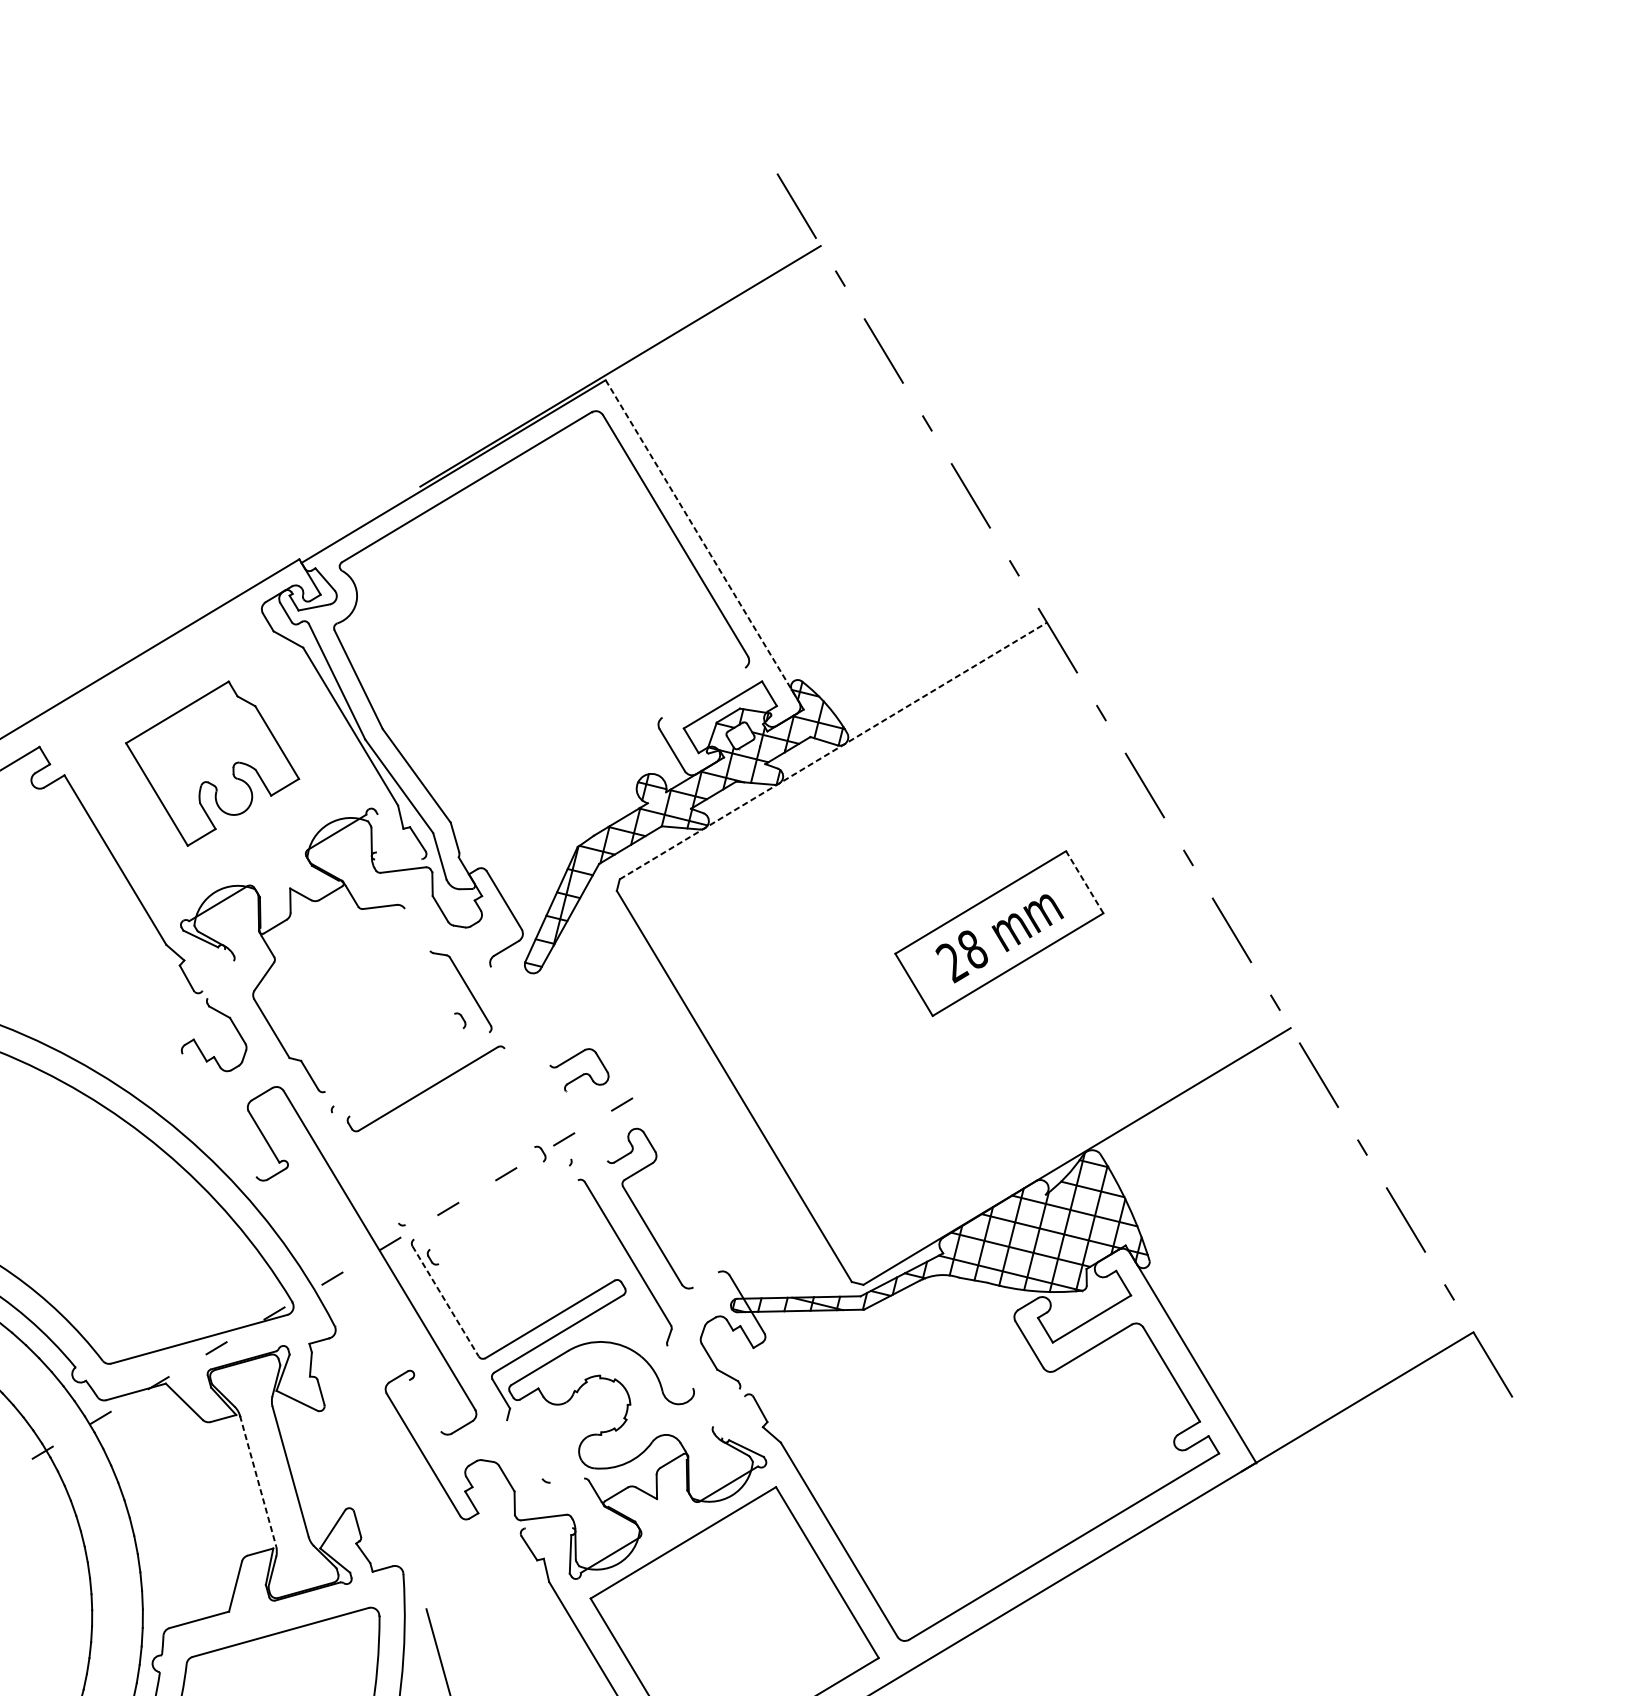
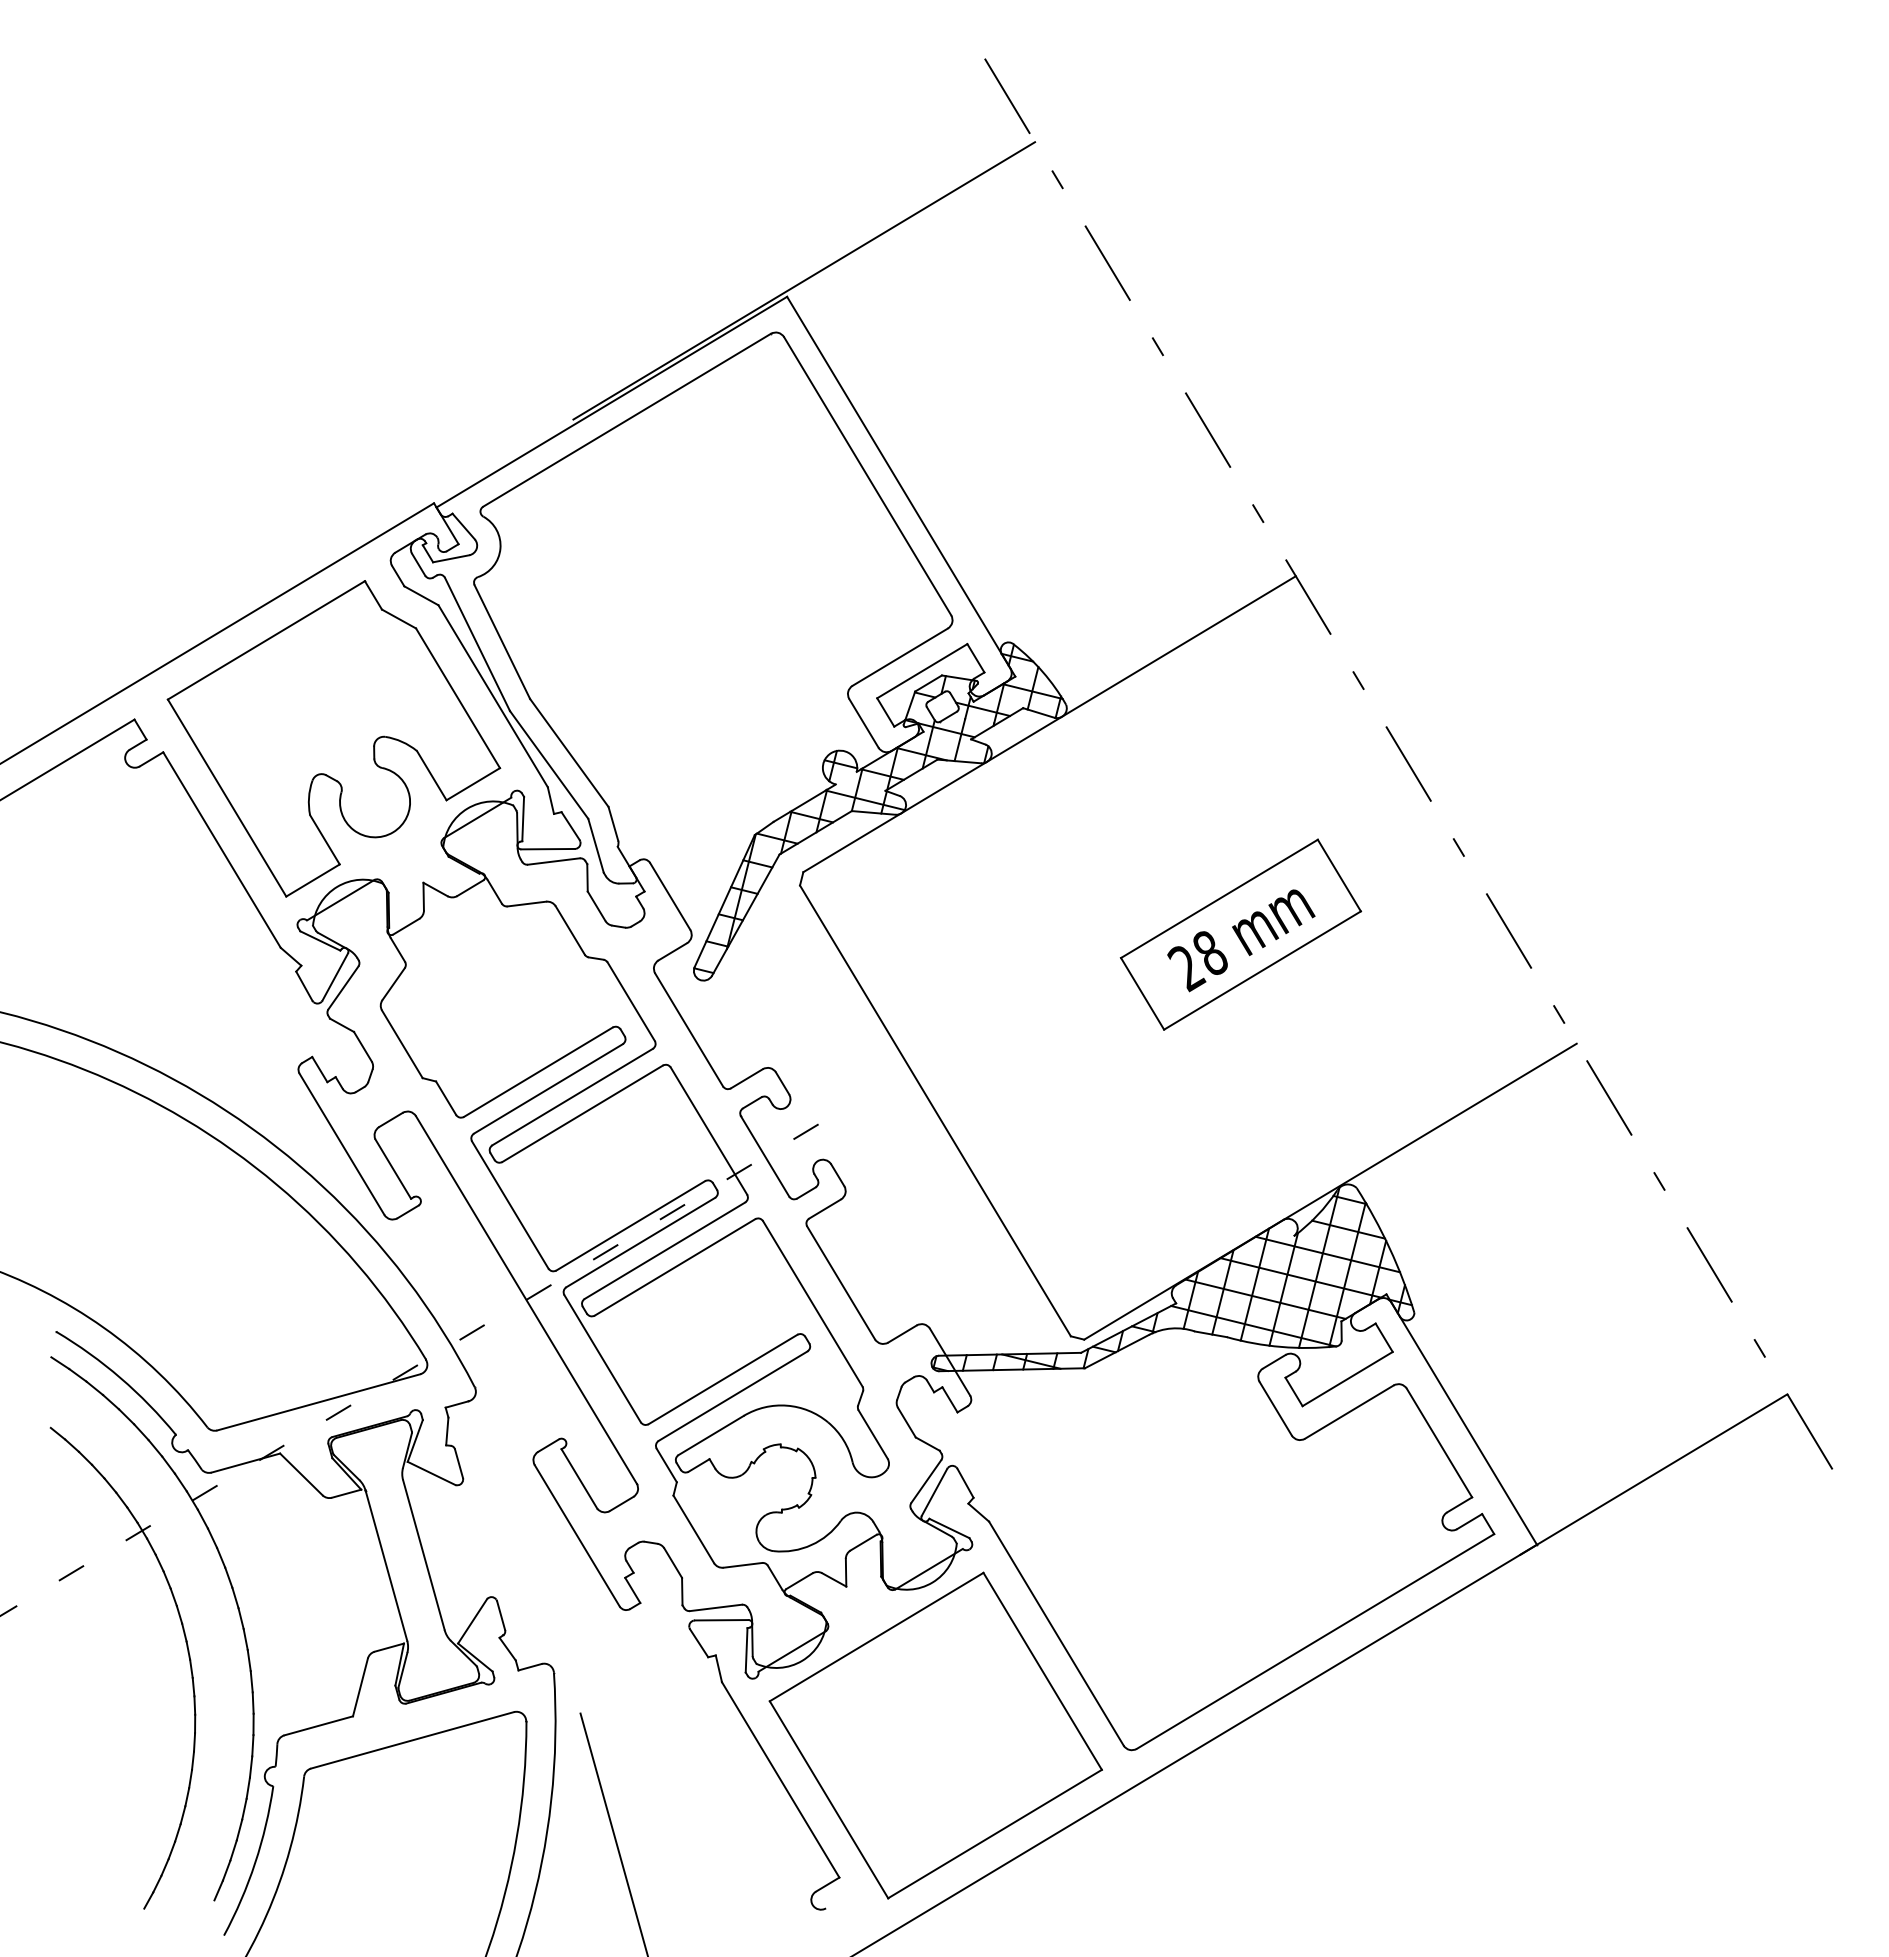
line: (702, 541) -> (898, 482), dashed -> solid
line: (703, 692) -> (899, 656), added
line: (834, 750) -> (1050, 723), dashed -> solid
part: (212, 763) -> (333, 738), size x1.67
line: (377, 832) -> (523, 818), added
line: (397, 858) -> (547, 848), added
line: (1084, 882) -> (1339, 875), dashed -> solid
line: (416, 929) -> (569, 930), added
line: (213, 969) -> (335, 976), added
line: (220, 979) -> (343, 987), added
line: (521, 1015) -> (689, 1029), added
line: (390, 1052) -> (538, 1071), added
line: (398, 1066) -> (548, 1088), added
line: (419, 1073) -> (572, 1096), added
line: (537, 1103) -> (708, 1130), added
line: (219, 1114) -> (341, 1143), added
line: (586, 1125) -> (765, 1156), added
line: (365, 1167) -> (510, 1204), added
line: (469, 1185) -> (630, 1225), added
line: (478, 1200) -> (640, 1242), added
line: (499, 1207) -> (664, 1250), added
line: (507, 1222) -> (674, 1267), added
line: (705, 1279) -> (902, 1333), added
line: (445, 1302) -> (602, 1359), dashed -> solid
line: (679, 1367) -> (872, 1434), added
line: (425, 1405) -> (579, 1478), added
line: (726, 1407) -> (926, 1481), added
line: (733, 1416) -> (934, 1491), added
line: (524, 1449) -> (693, 1529), added
line: (566, 1479) -> (742, 1564), added
line: (258, 1481) -> (386, 1566), dashed -> solid
line: (548, 1528) -> (721, 1620), added

